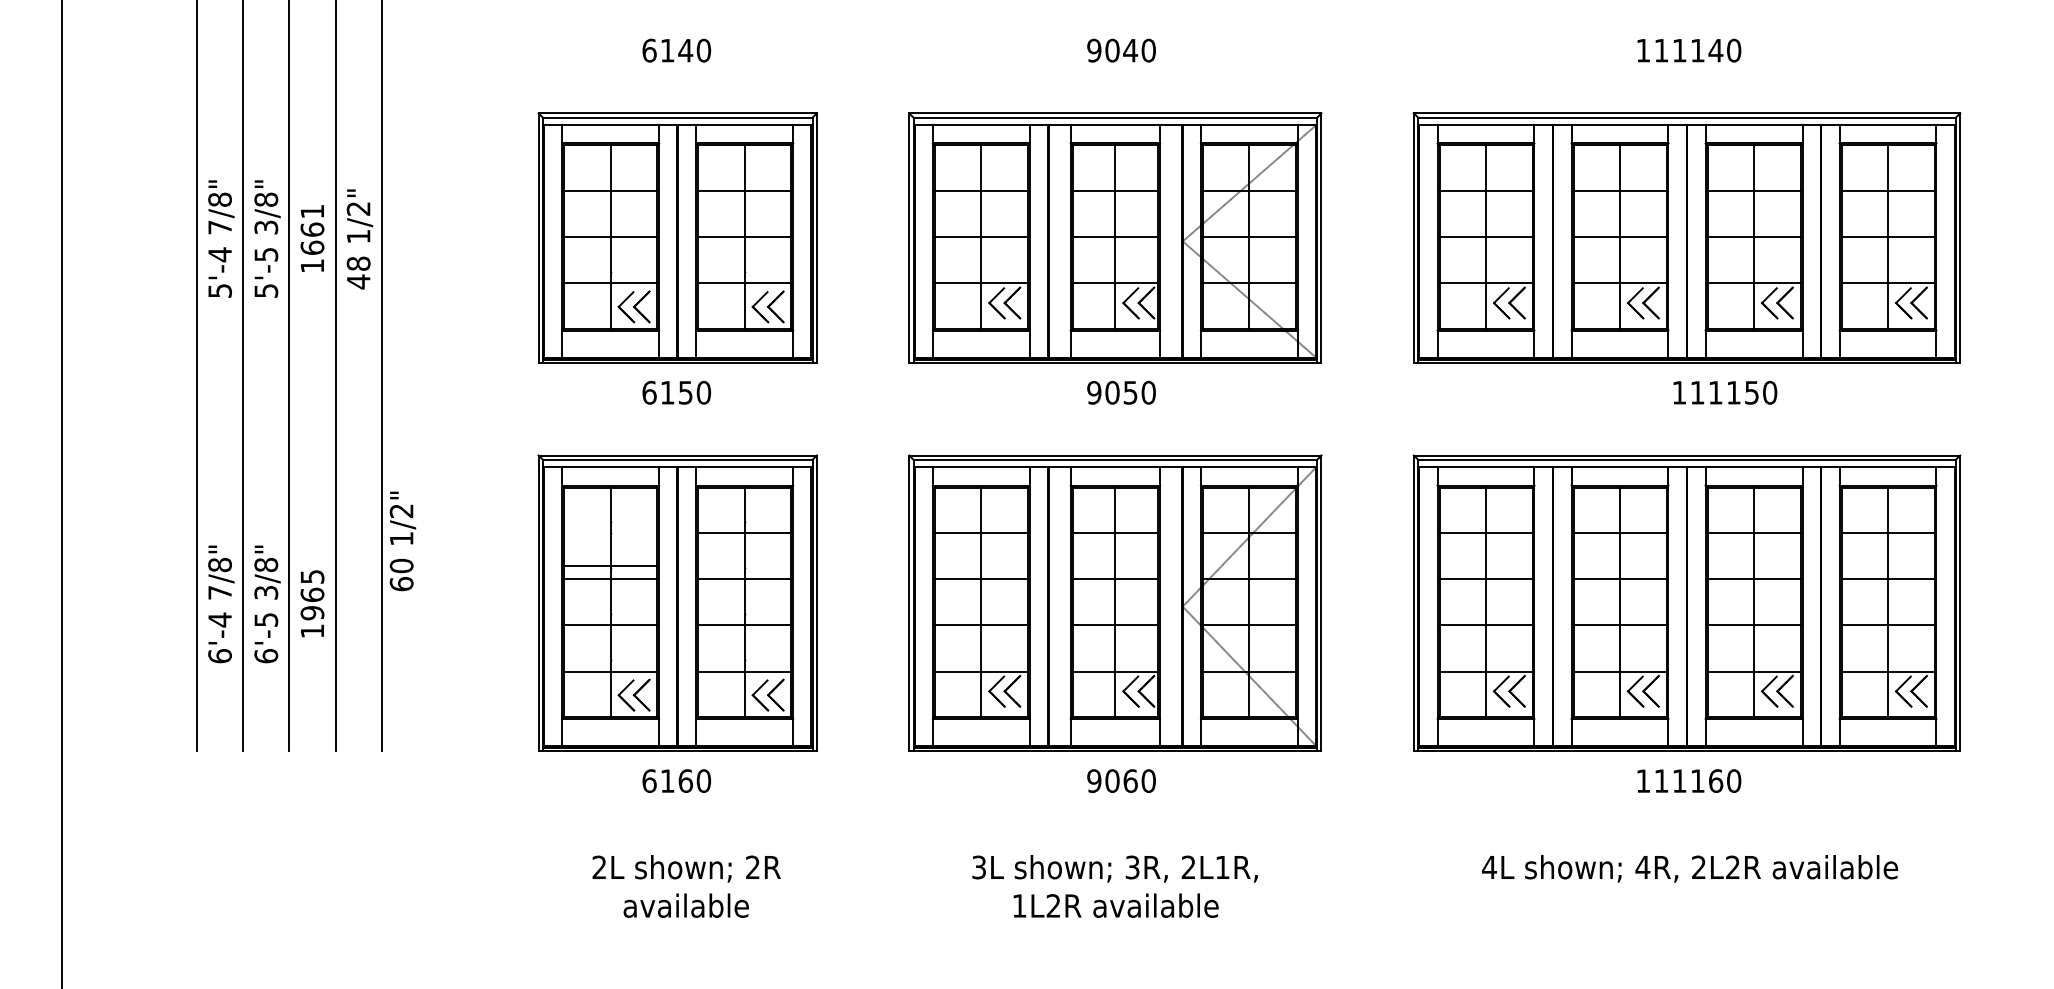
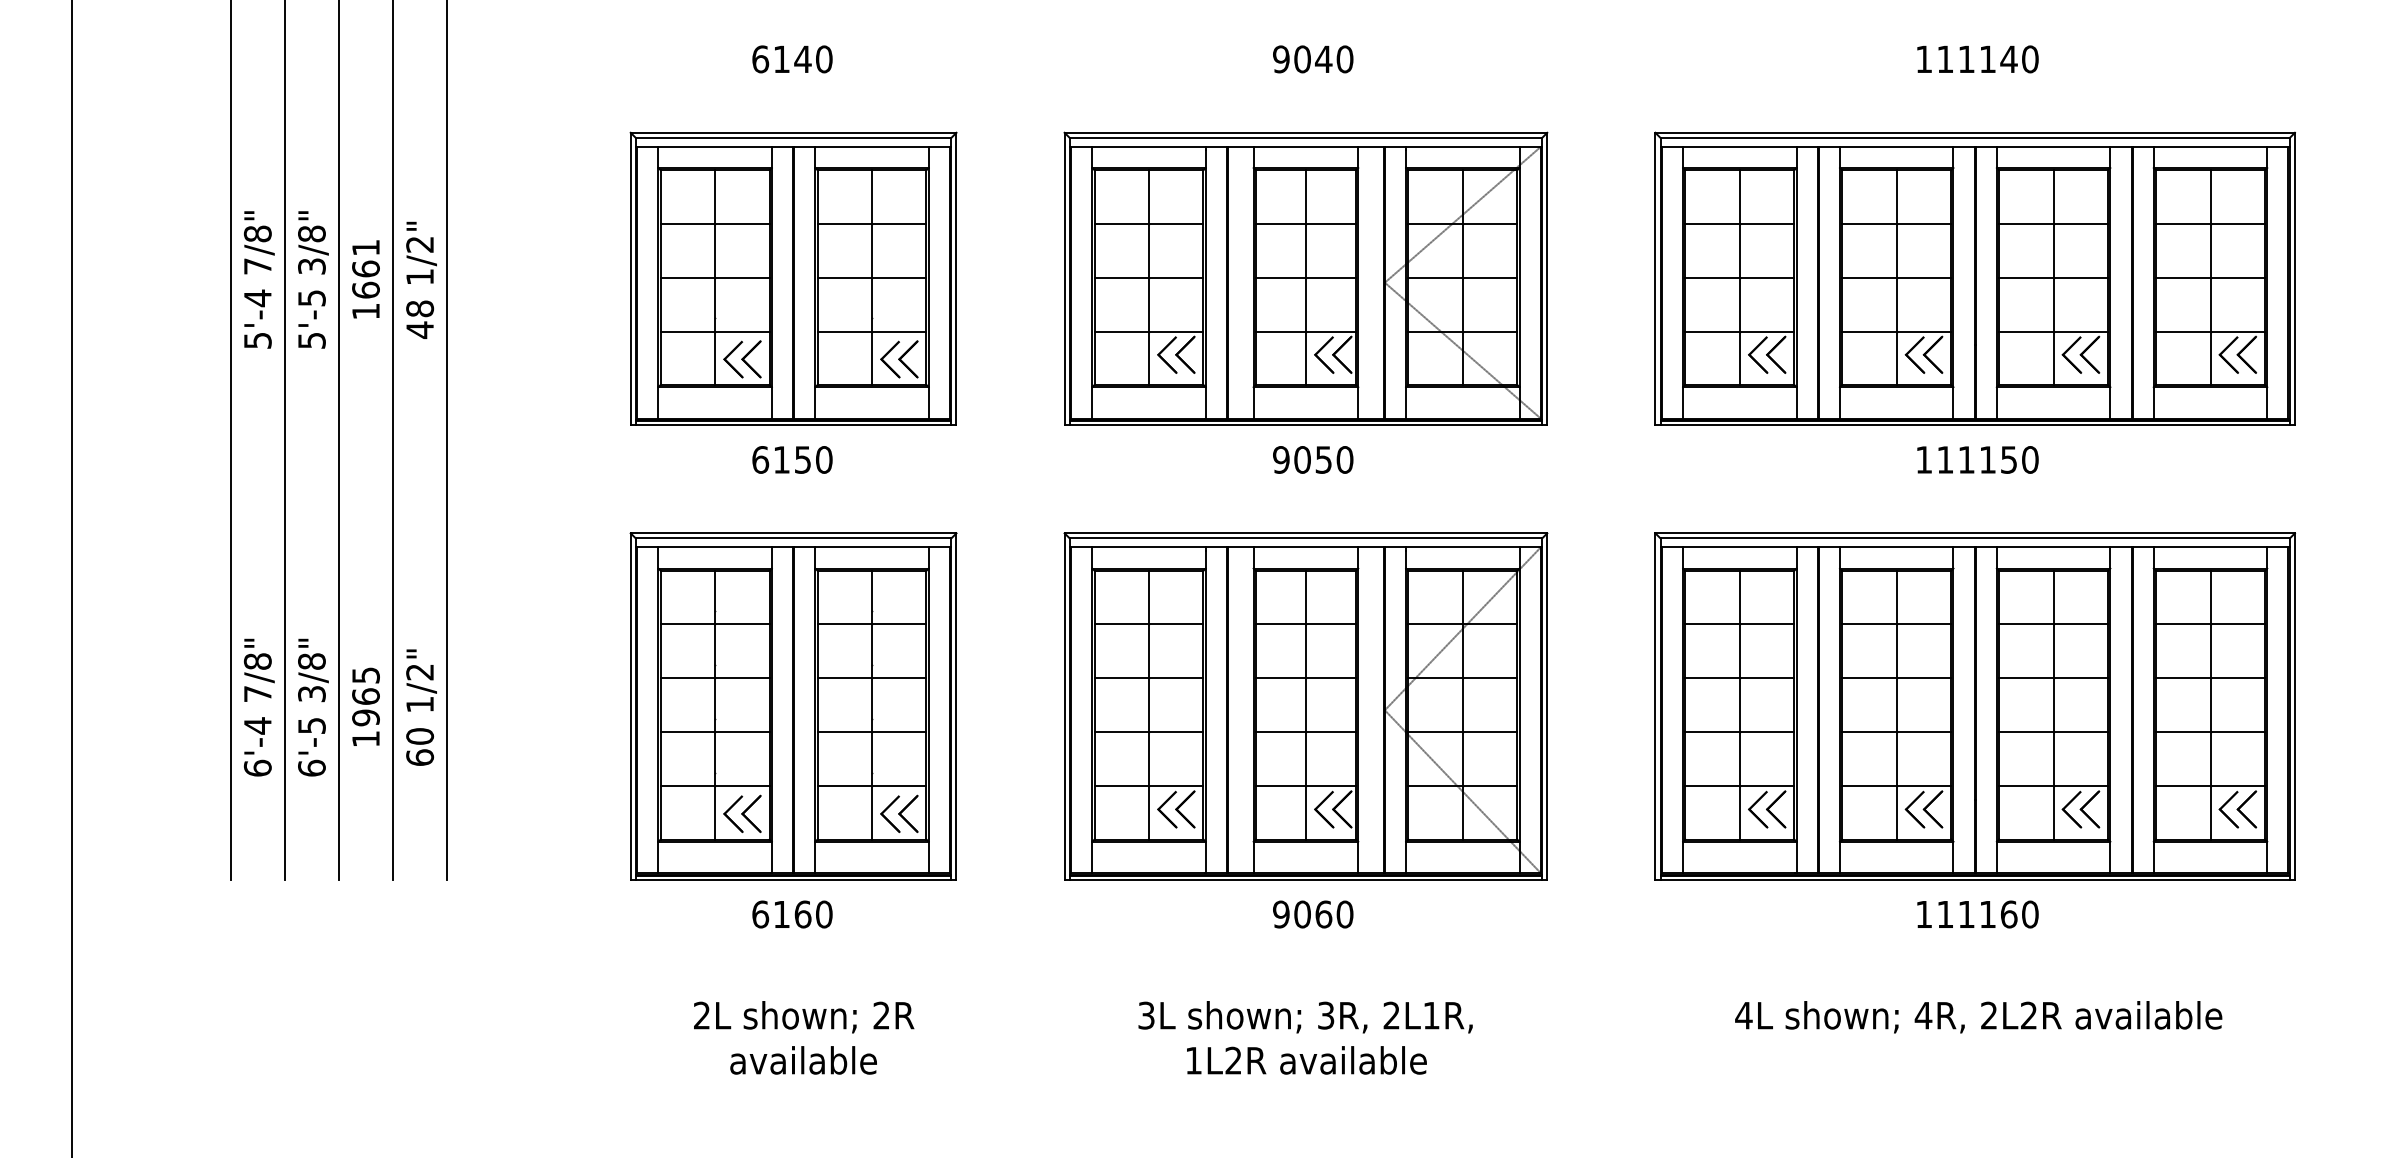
text: (1725, 392) -> (1978, 459), moved
text: (402, 541) -> (421, 707), moved
line: (610, 566) -> (714, 624), moved

